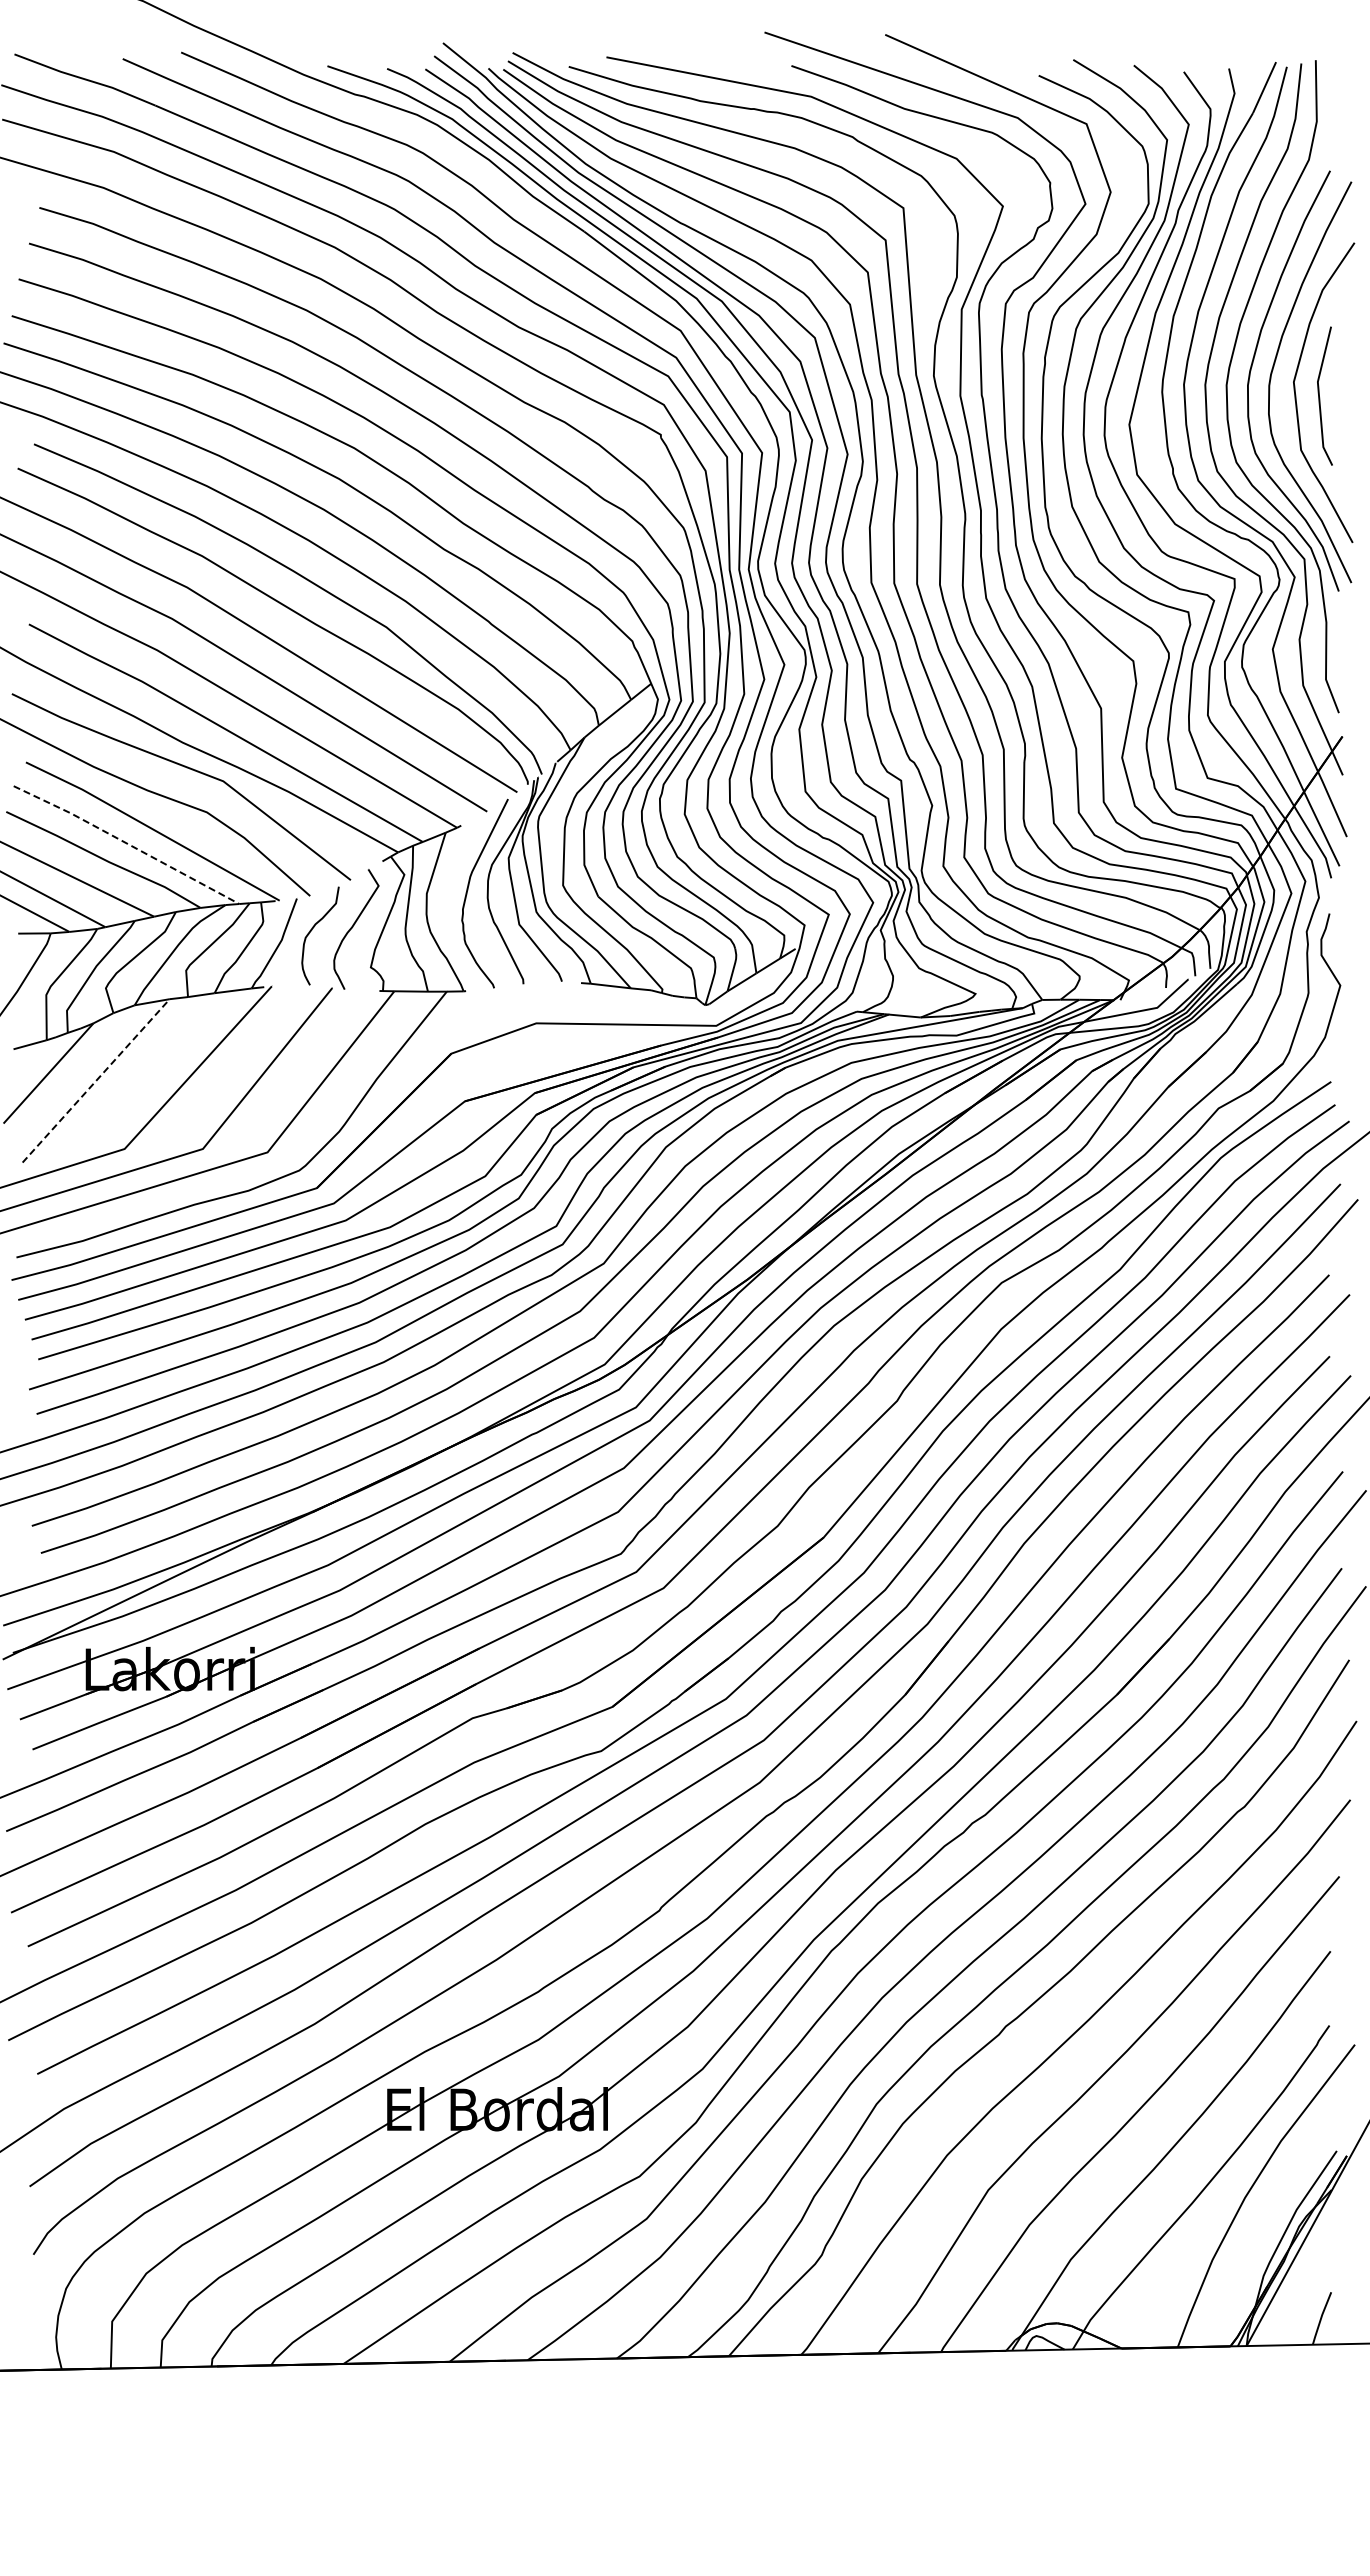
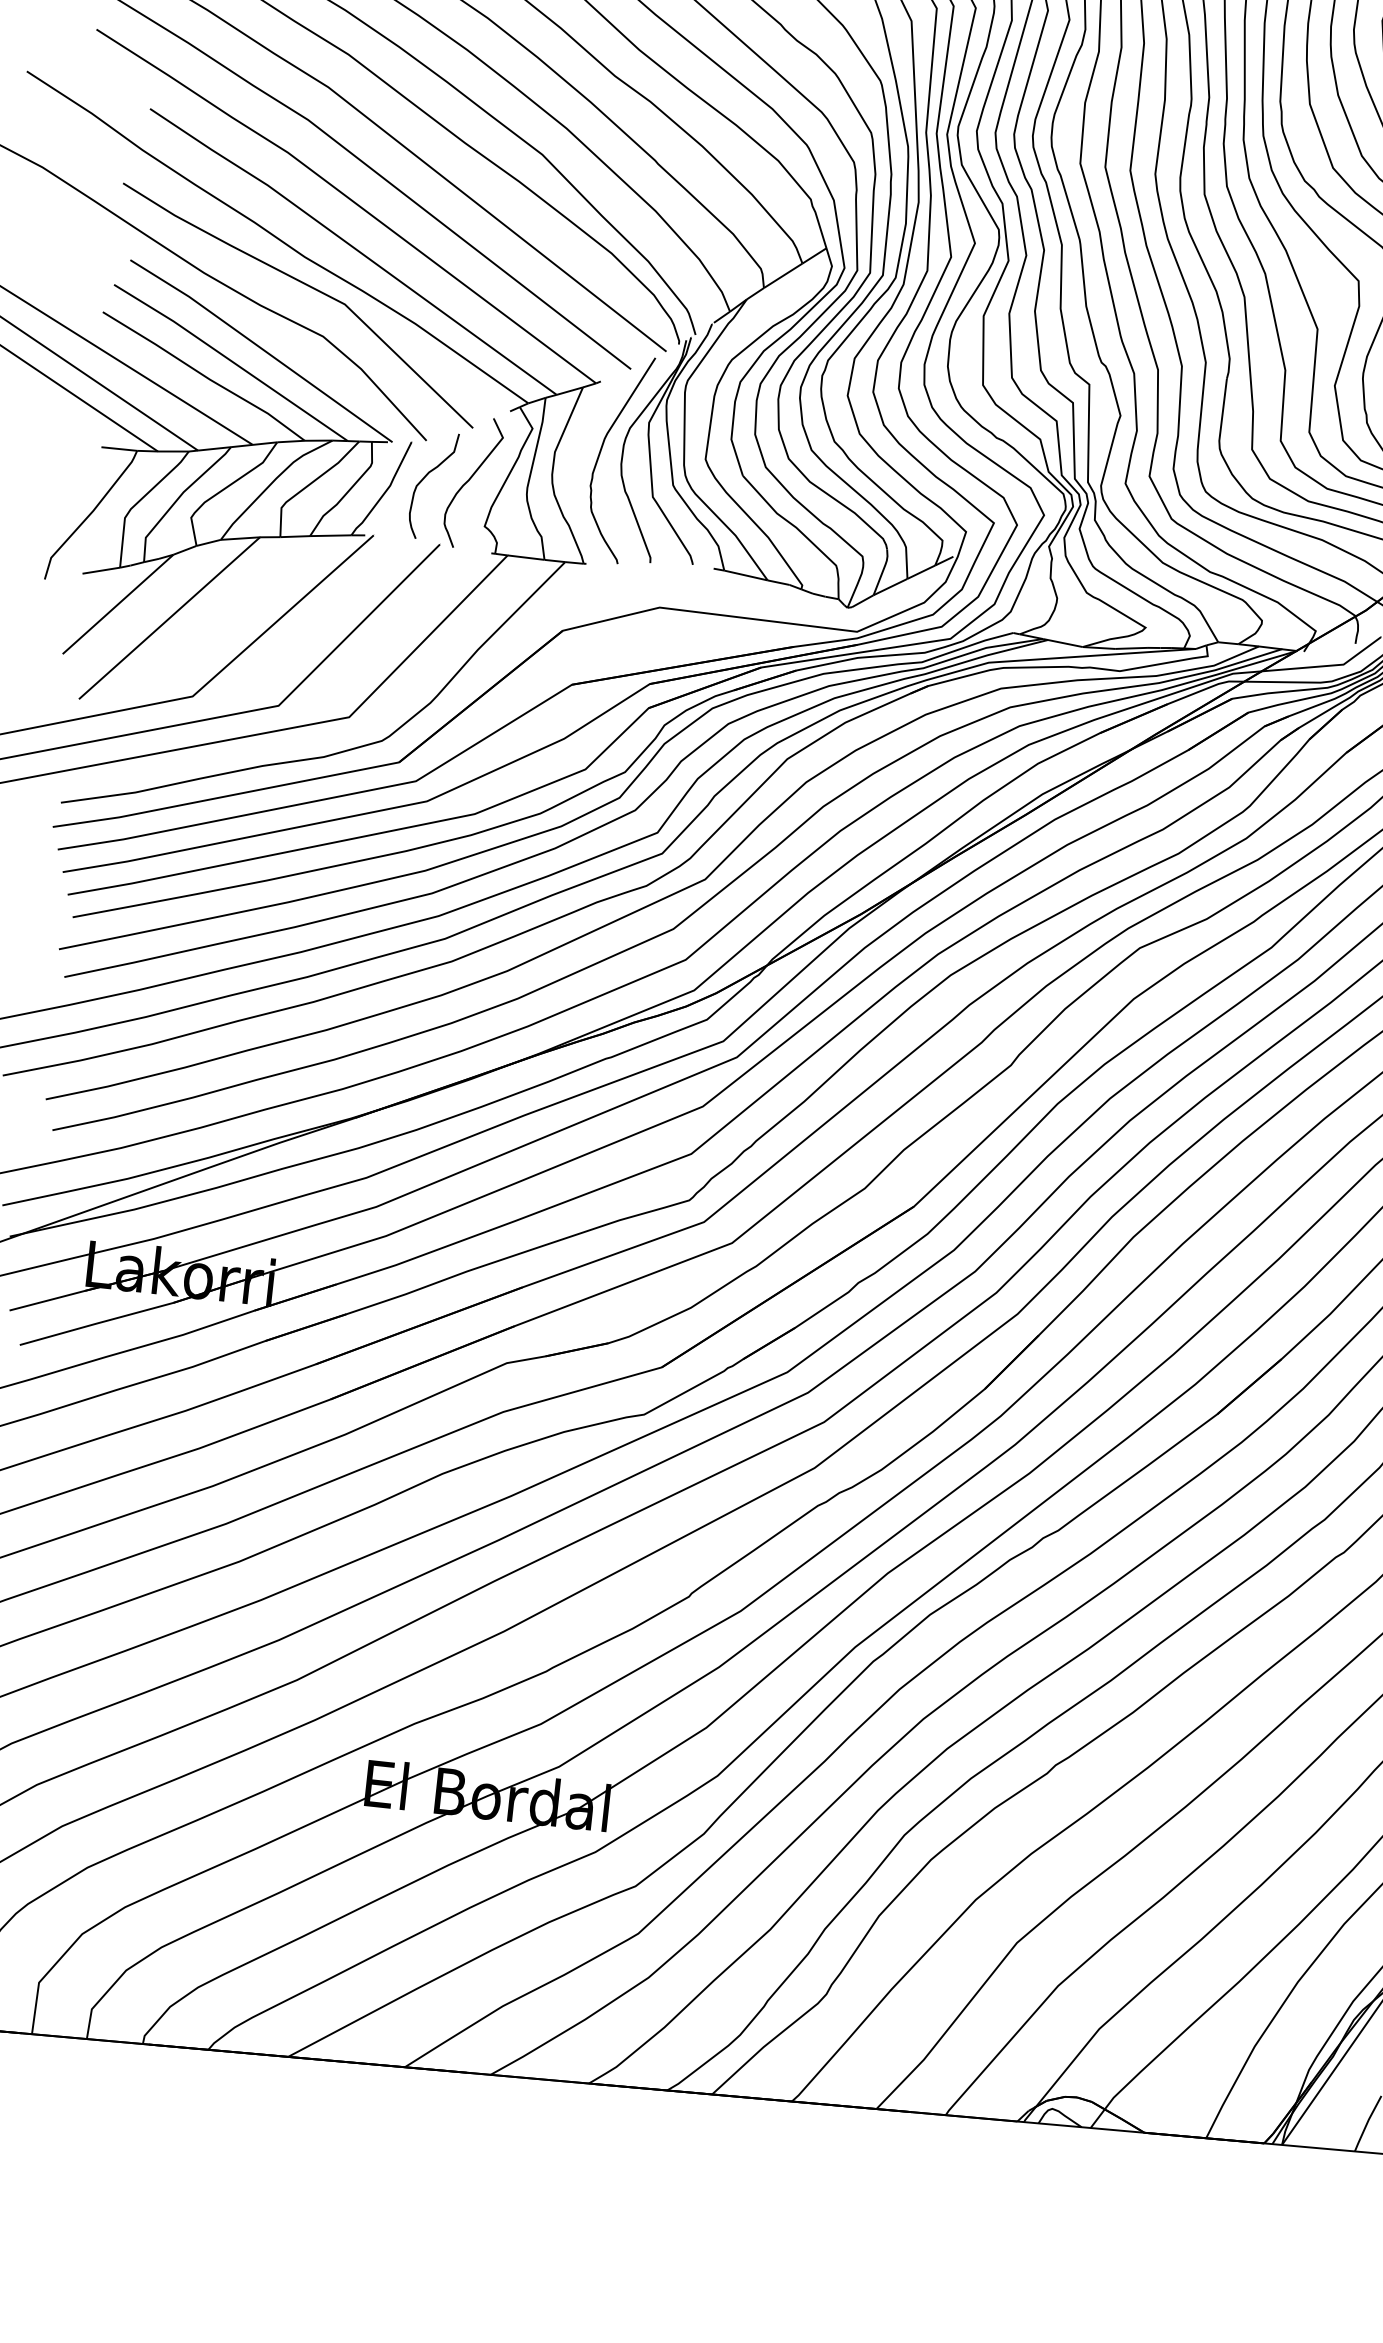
line: (126, 843) -> (231, 361), dashed -> solid
line: (96, 1080) -> (169, 617), dashed -> solid

